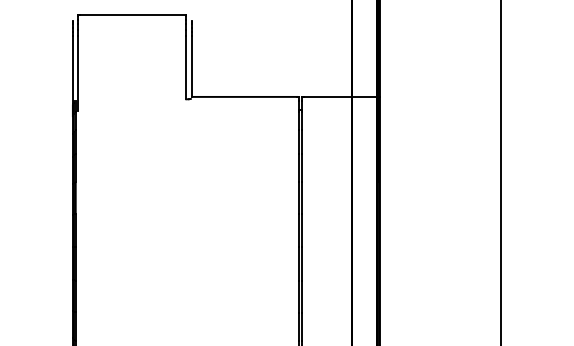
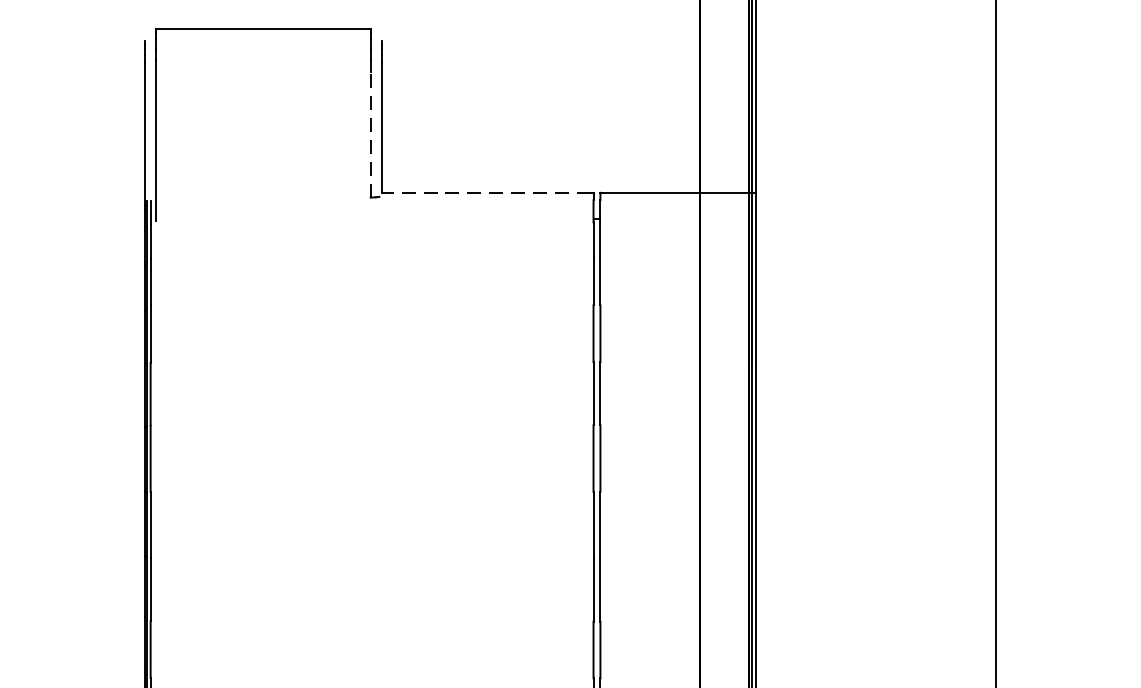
line: (186, 67) -> (370, 134), solid -> dashed
line: (244, 96) -> (486, 191), solid -> dashed

